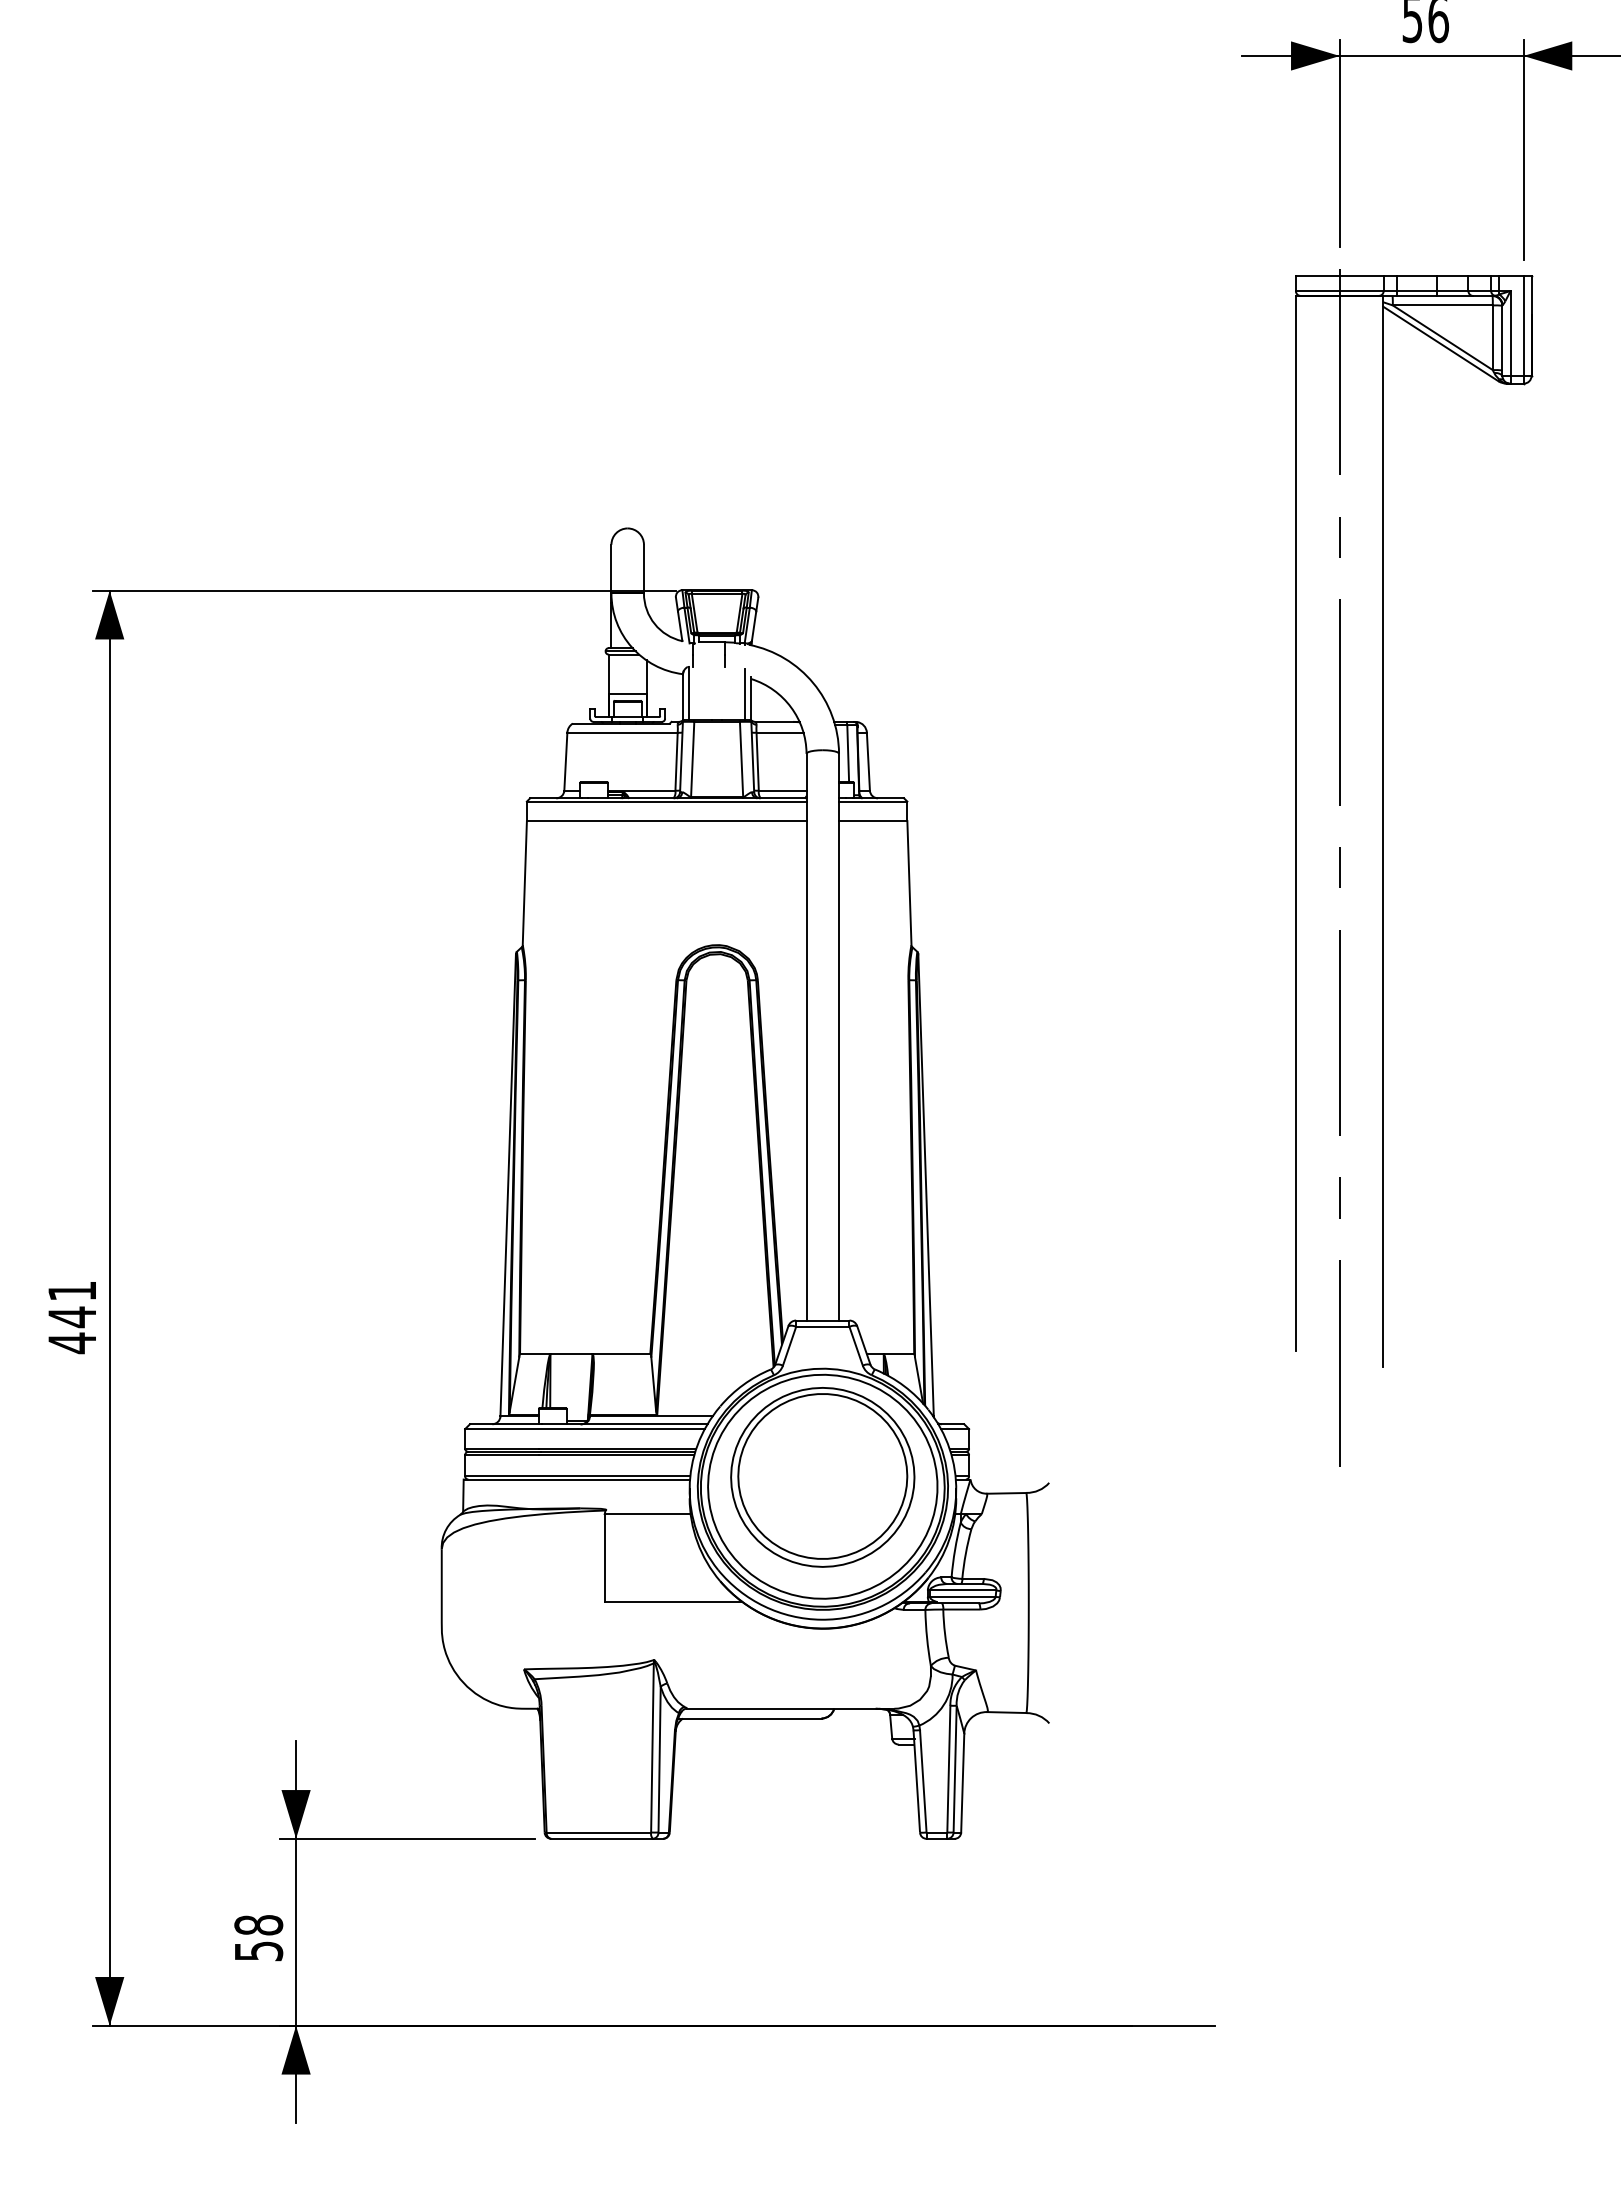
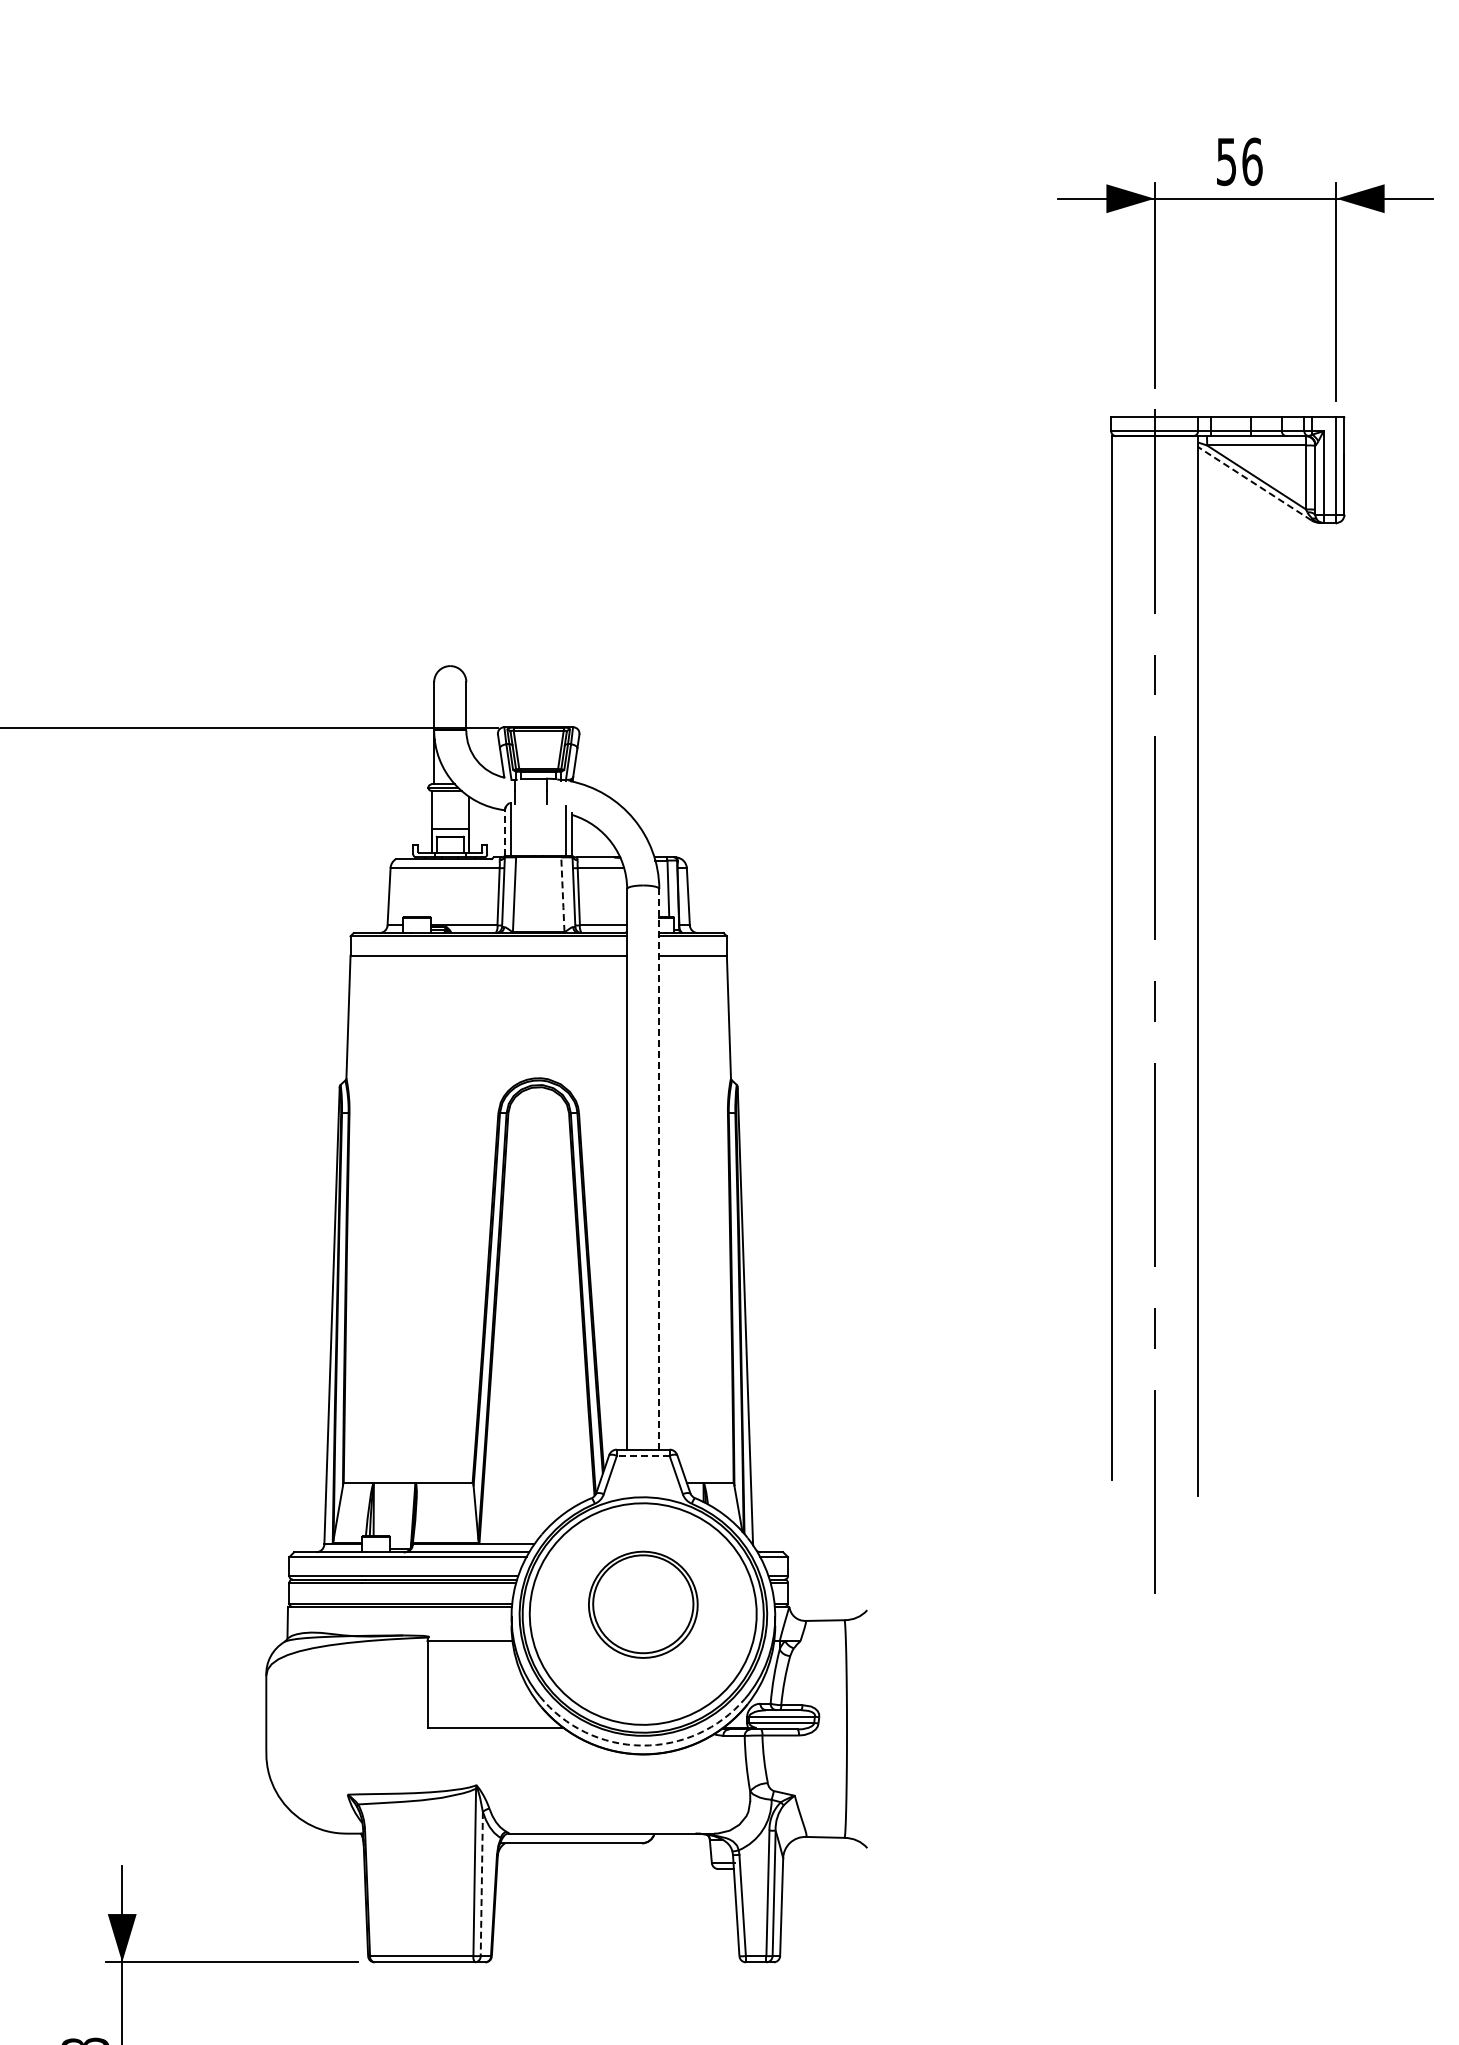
line: (1440, 343) -> (1254, 483), solid -> dashed
line: (682, 697) -> (504, 833), solid -> dashed
line: (741, 759) -> (562, 894), solid -> dashed
line: (839, 1036) -> (659, 1168), solid -> dashed
line: (822, 1326) -> (642, 1455), solid -> dashed
part: (822, 1477) -> (642, 1604), size x0.6
arc: (821, 1619) -> (641, 1745), solid -> dashed
line: (659, 1759) -> (481, 1883), solid -> dashed

